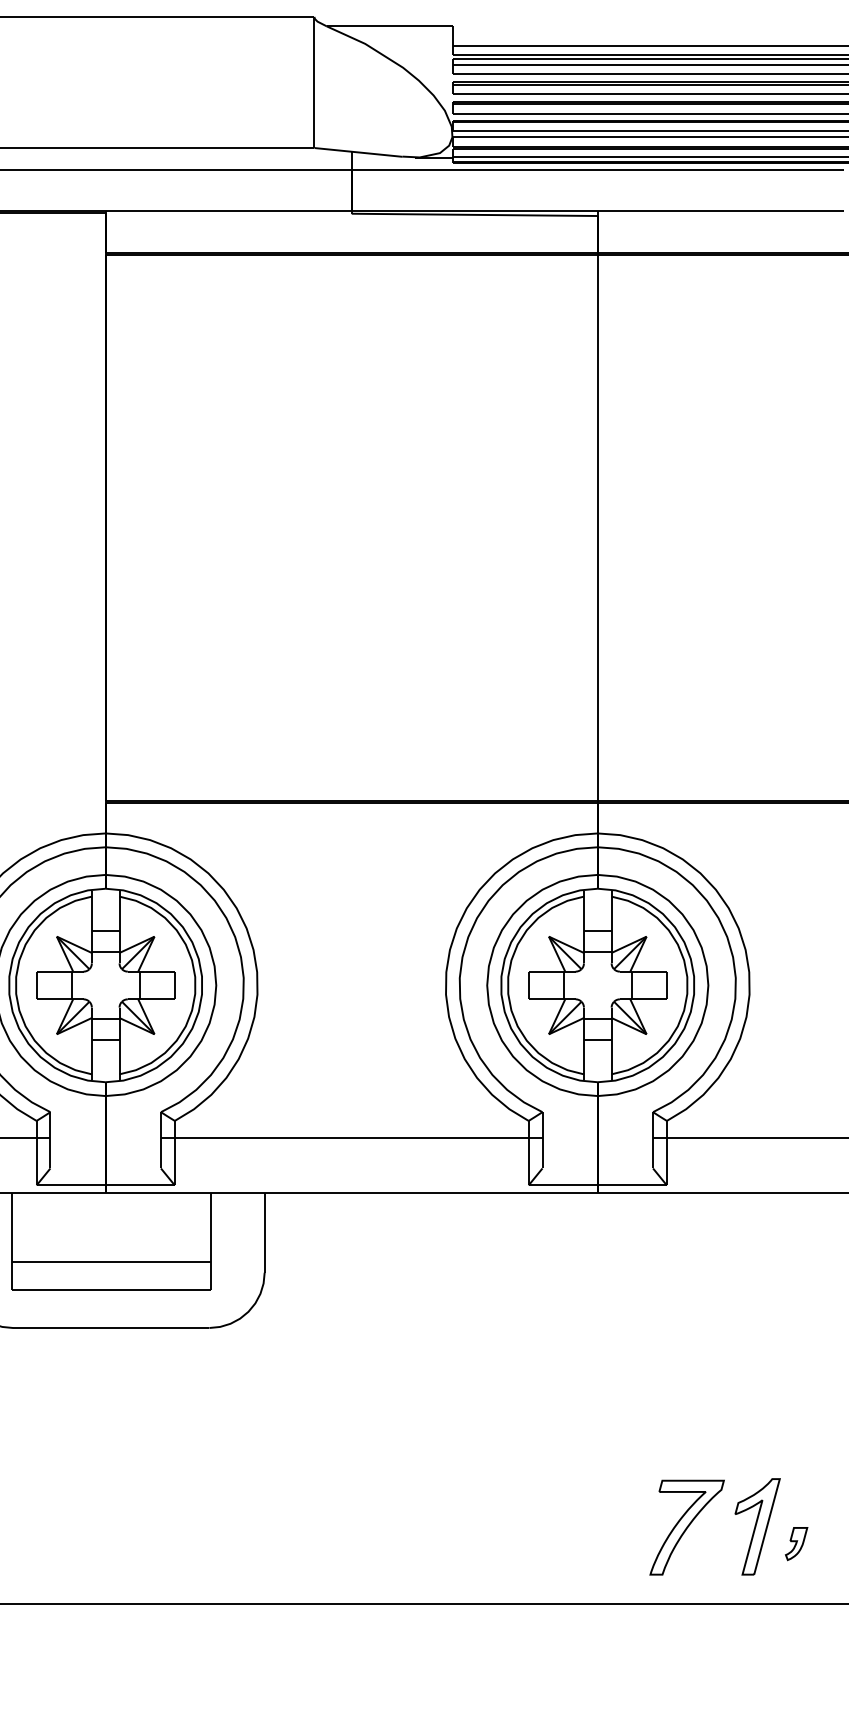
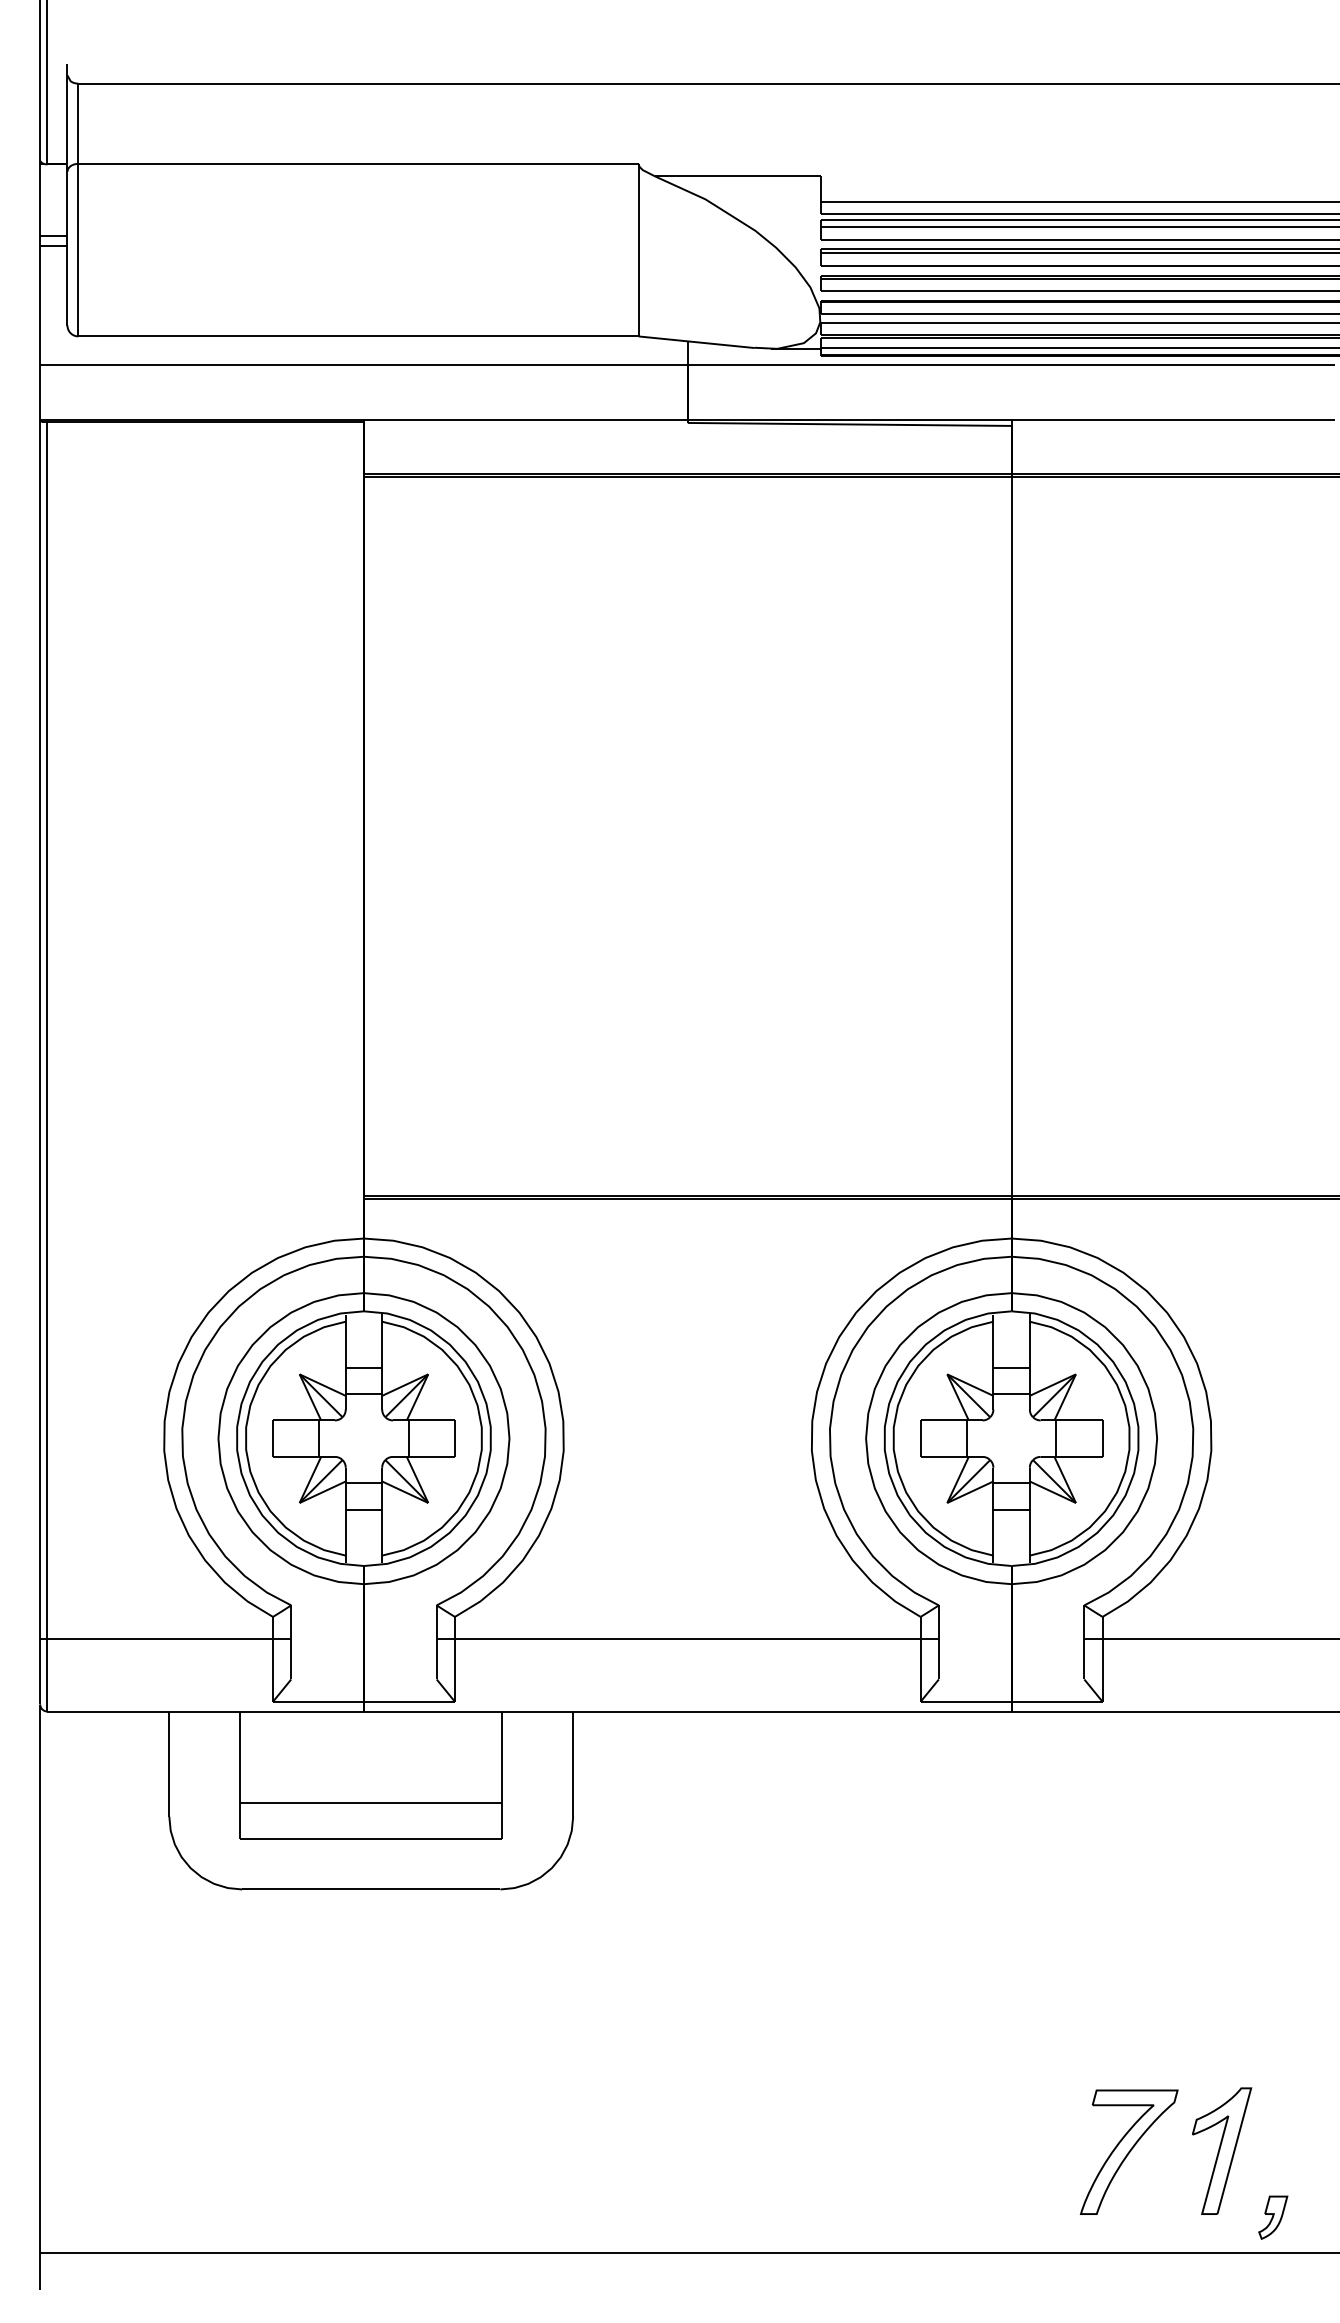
part: (796, 1543) -> (1273, 2217), moved

